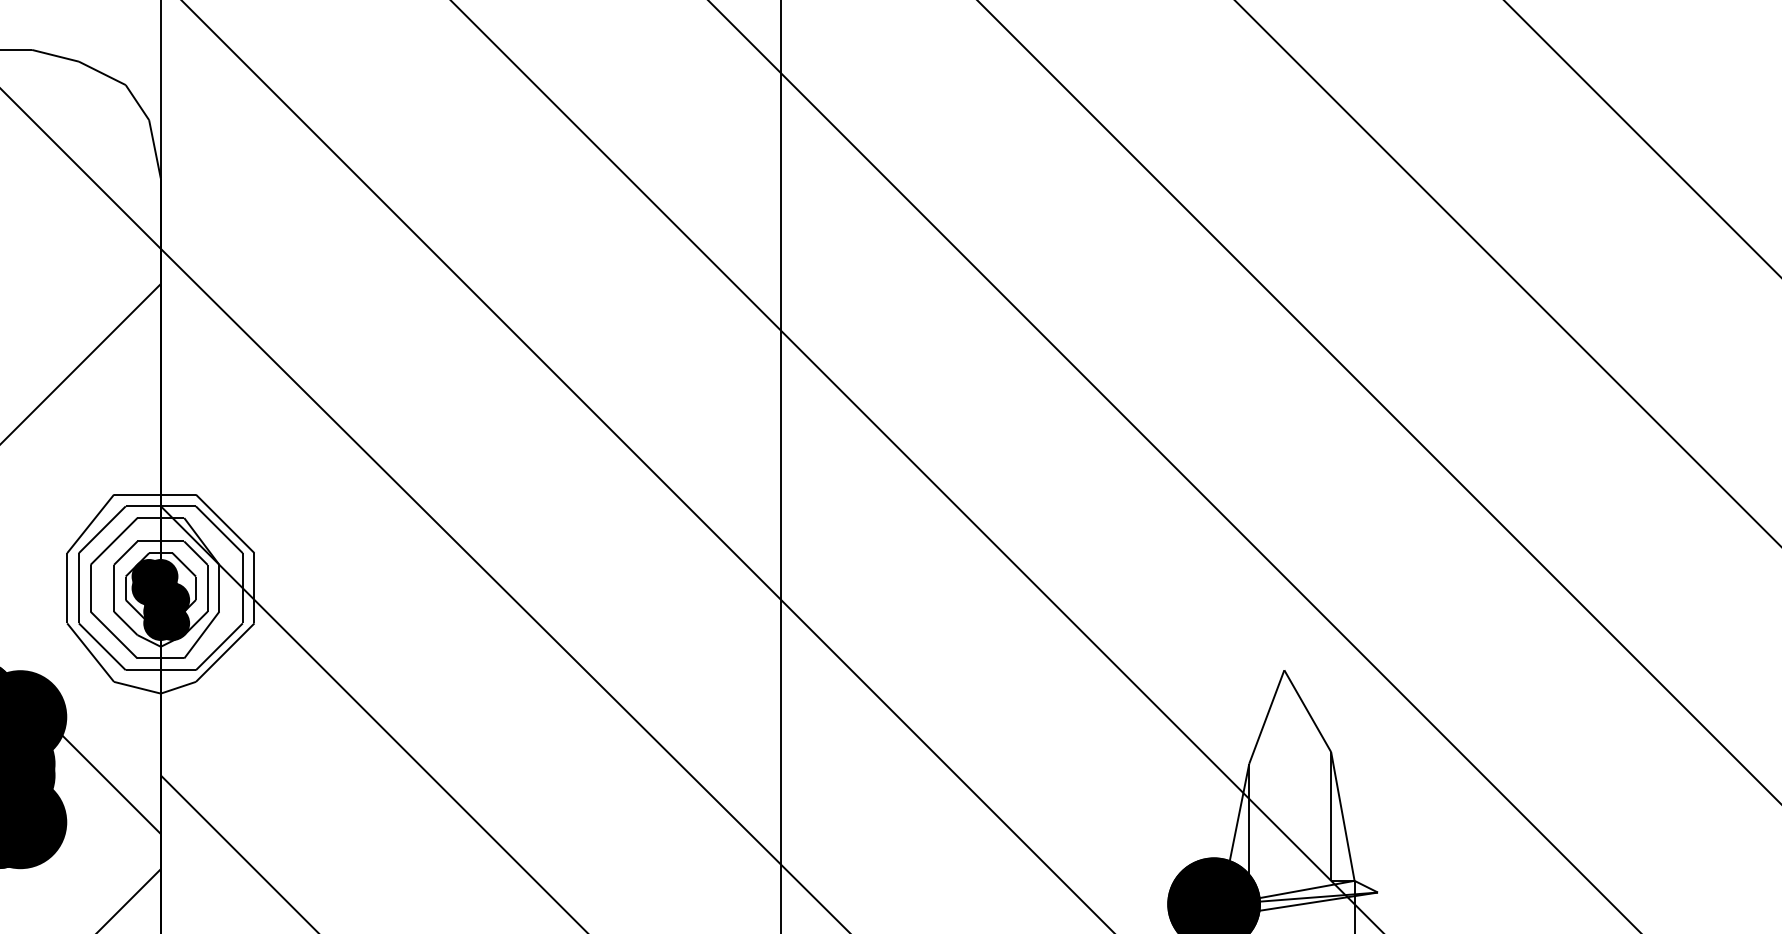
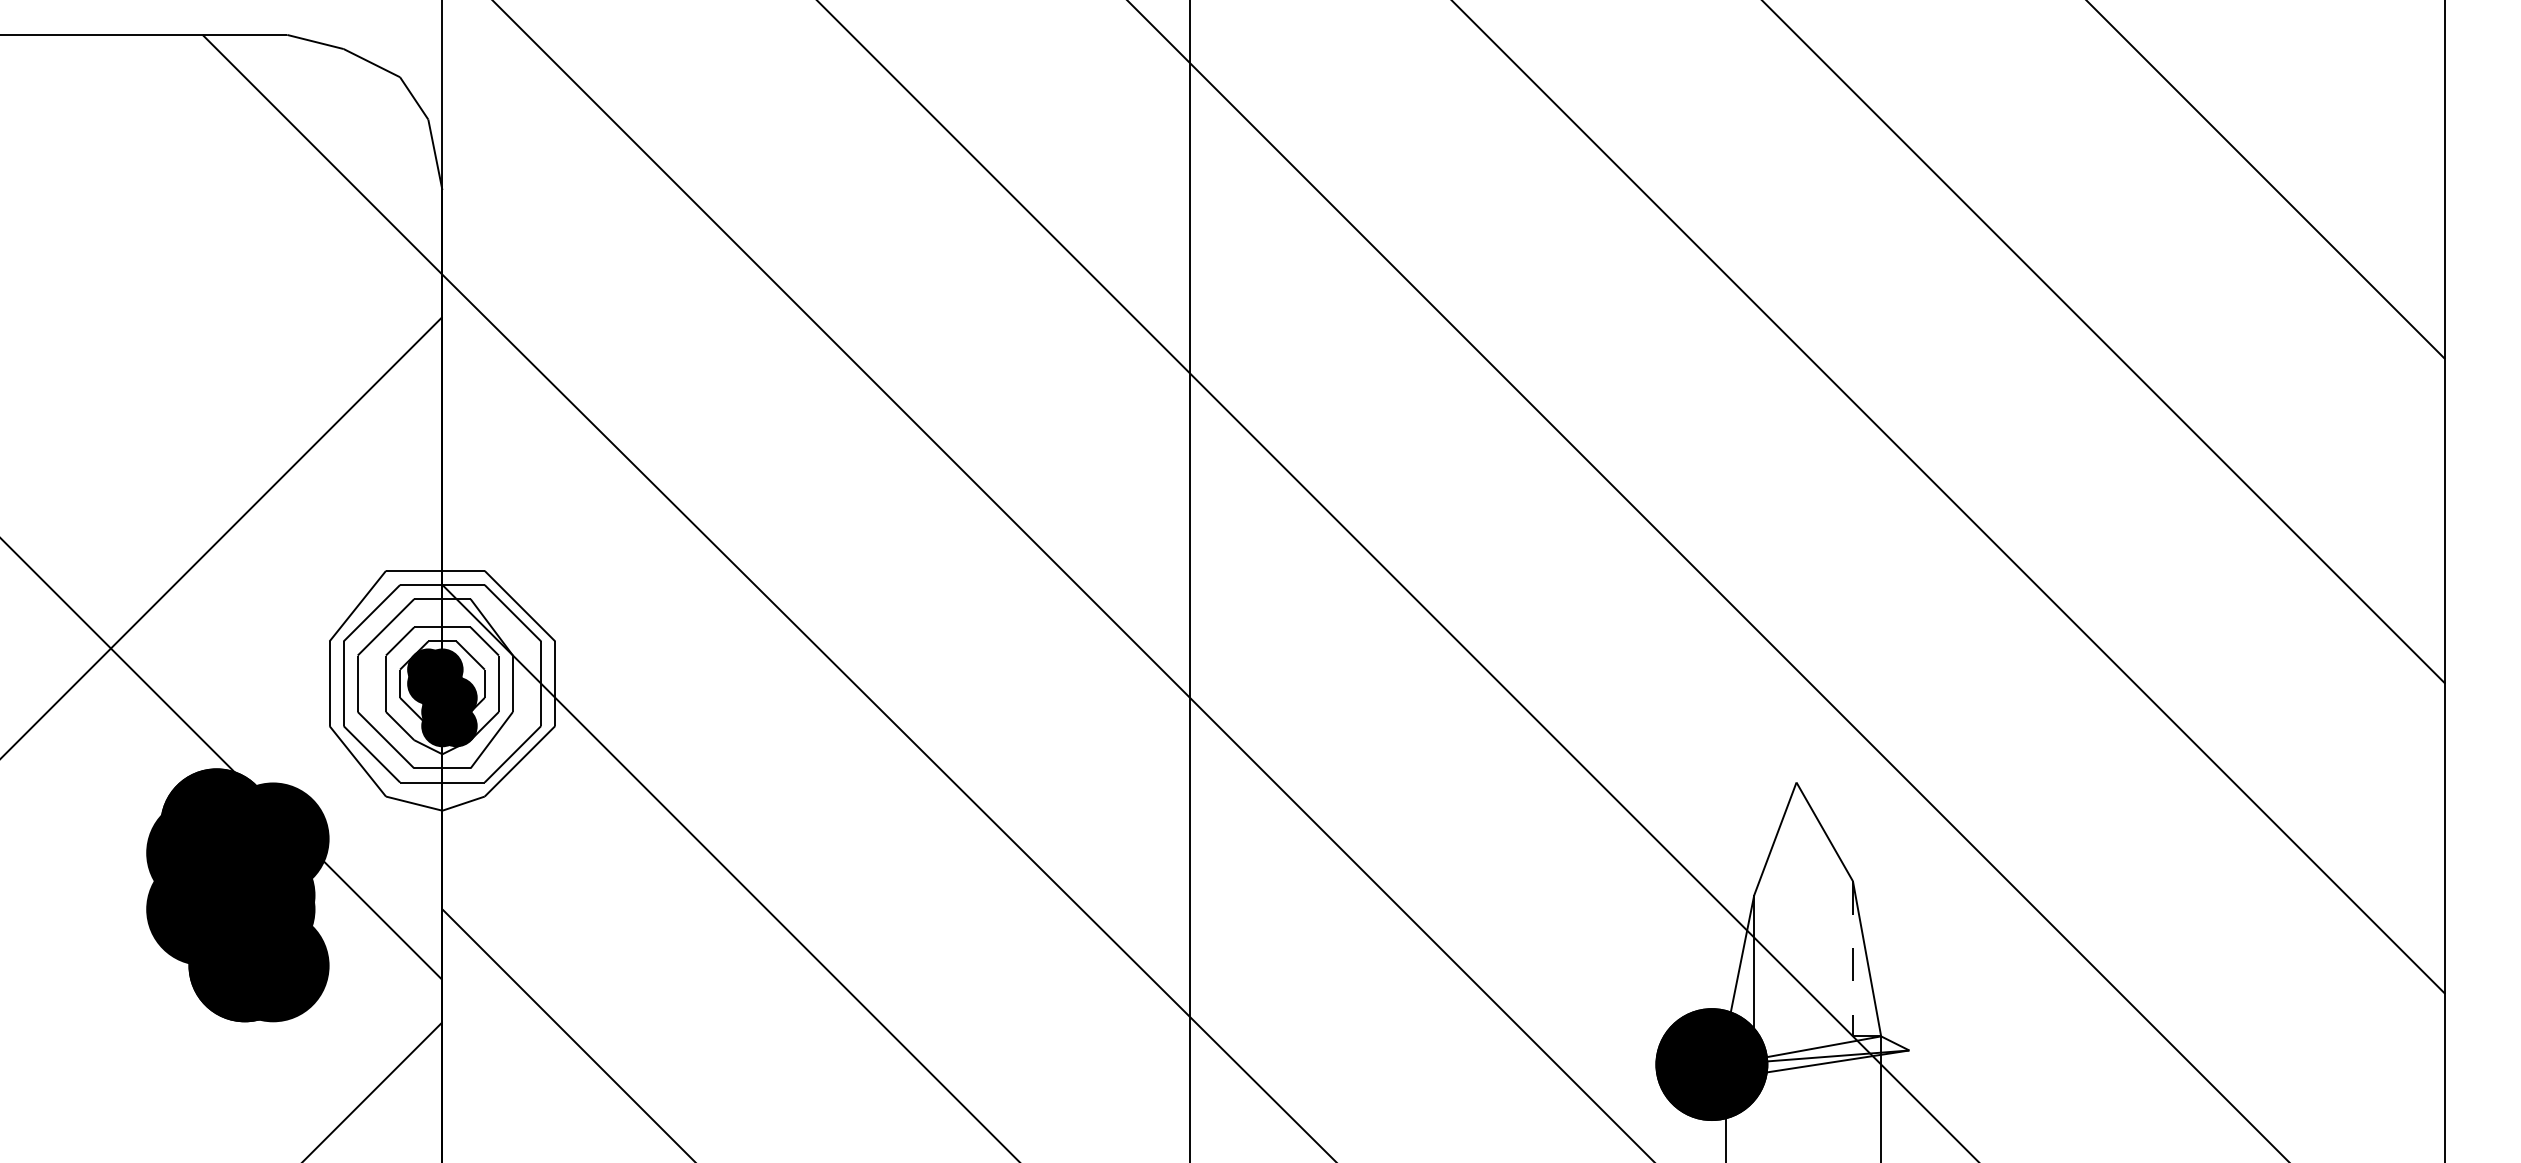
line: (1330, 816) -> (1852, 958), solid -> dashed

